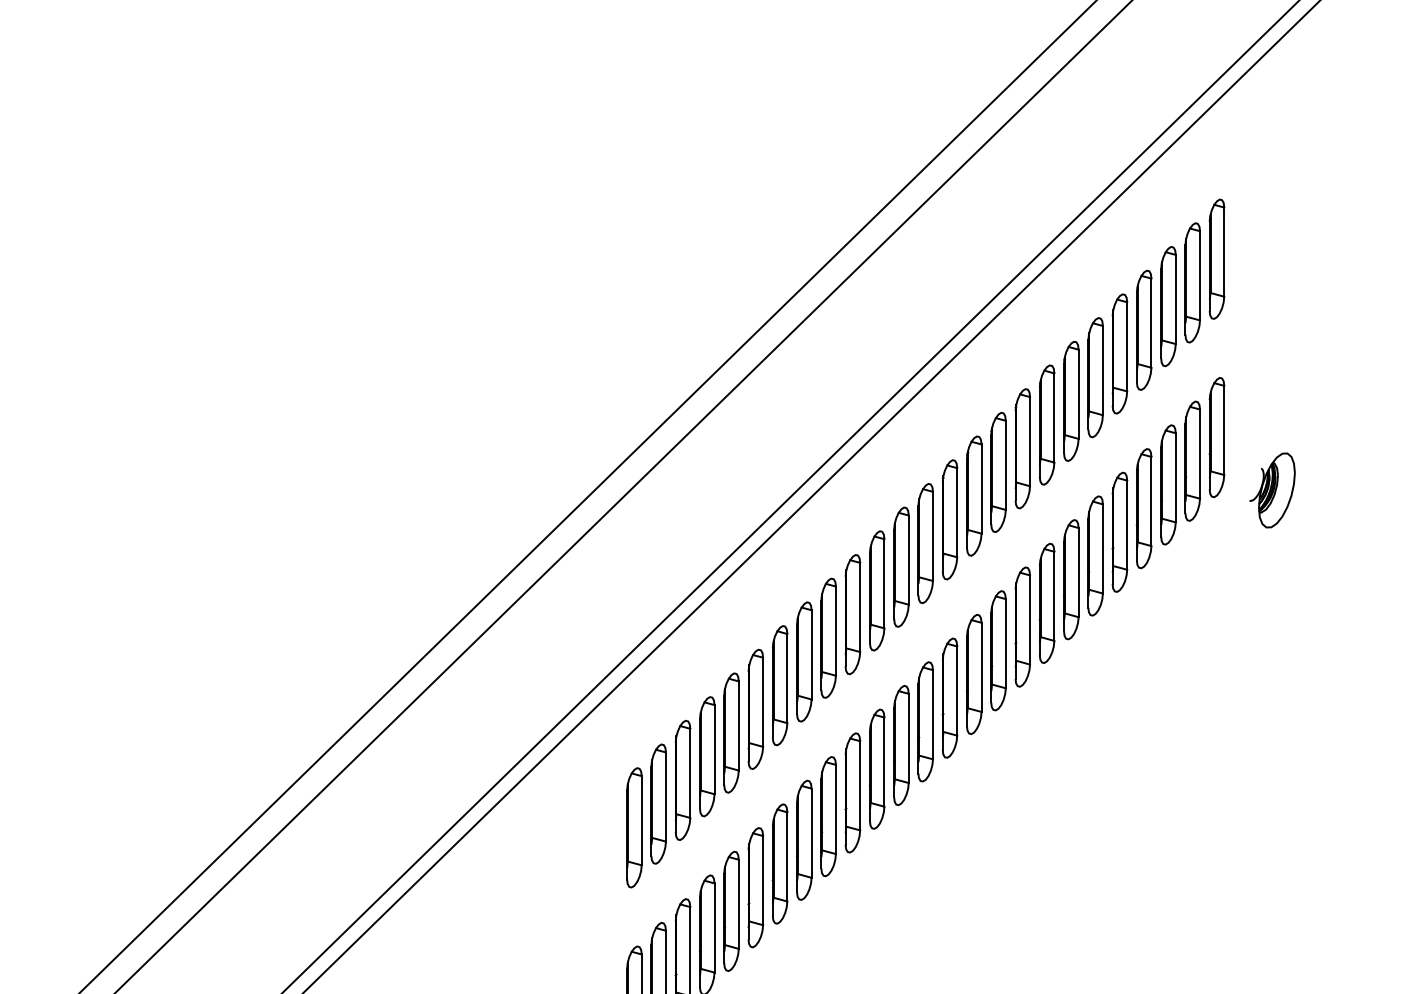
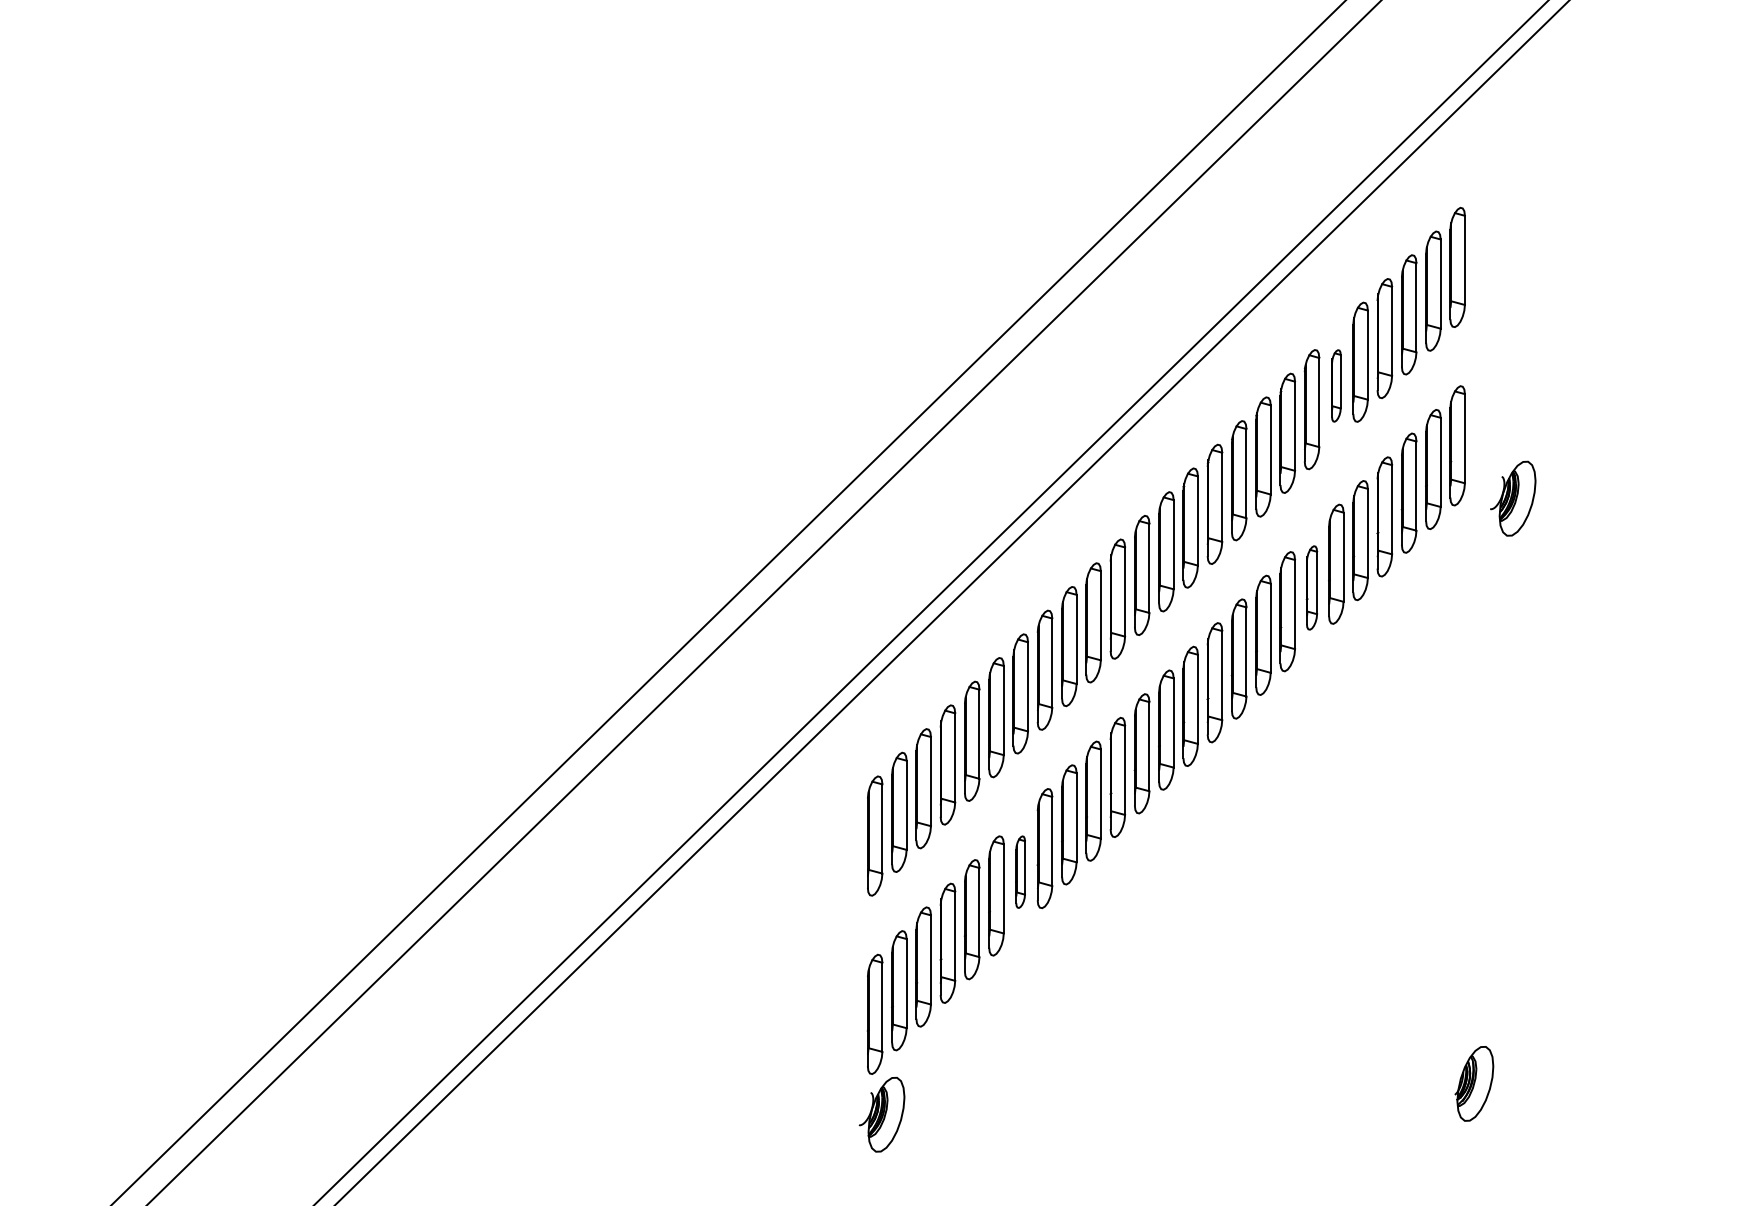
part: (1095, 377) -> (1336, 385), size x0.6
part: (1070, 579) -> (1311, 587), size x0.7
part: (779, 863) -> (1020, 871), size x0.6

